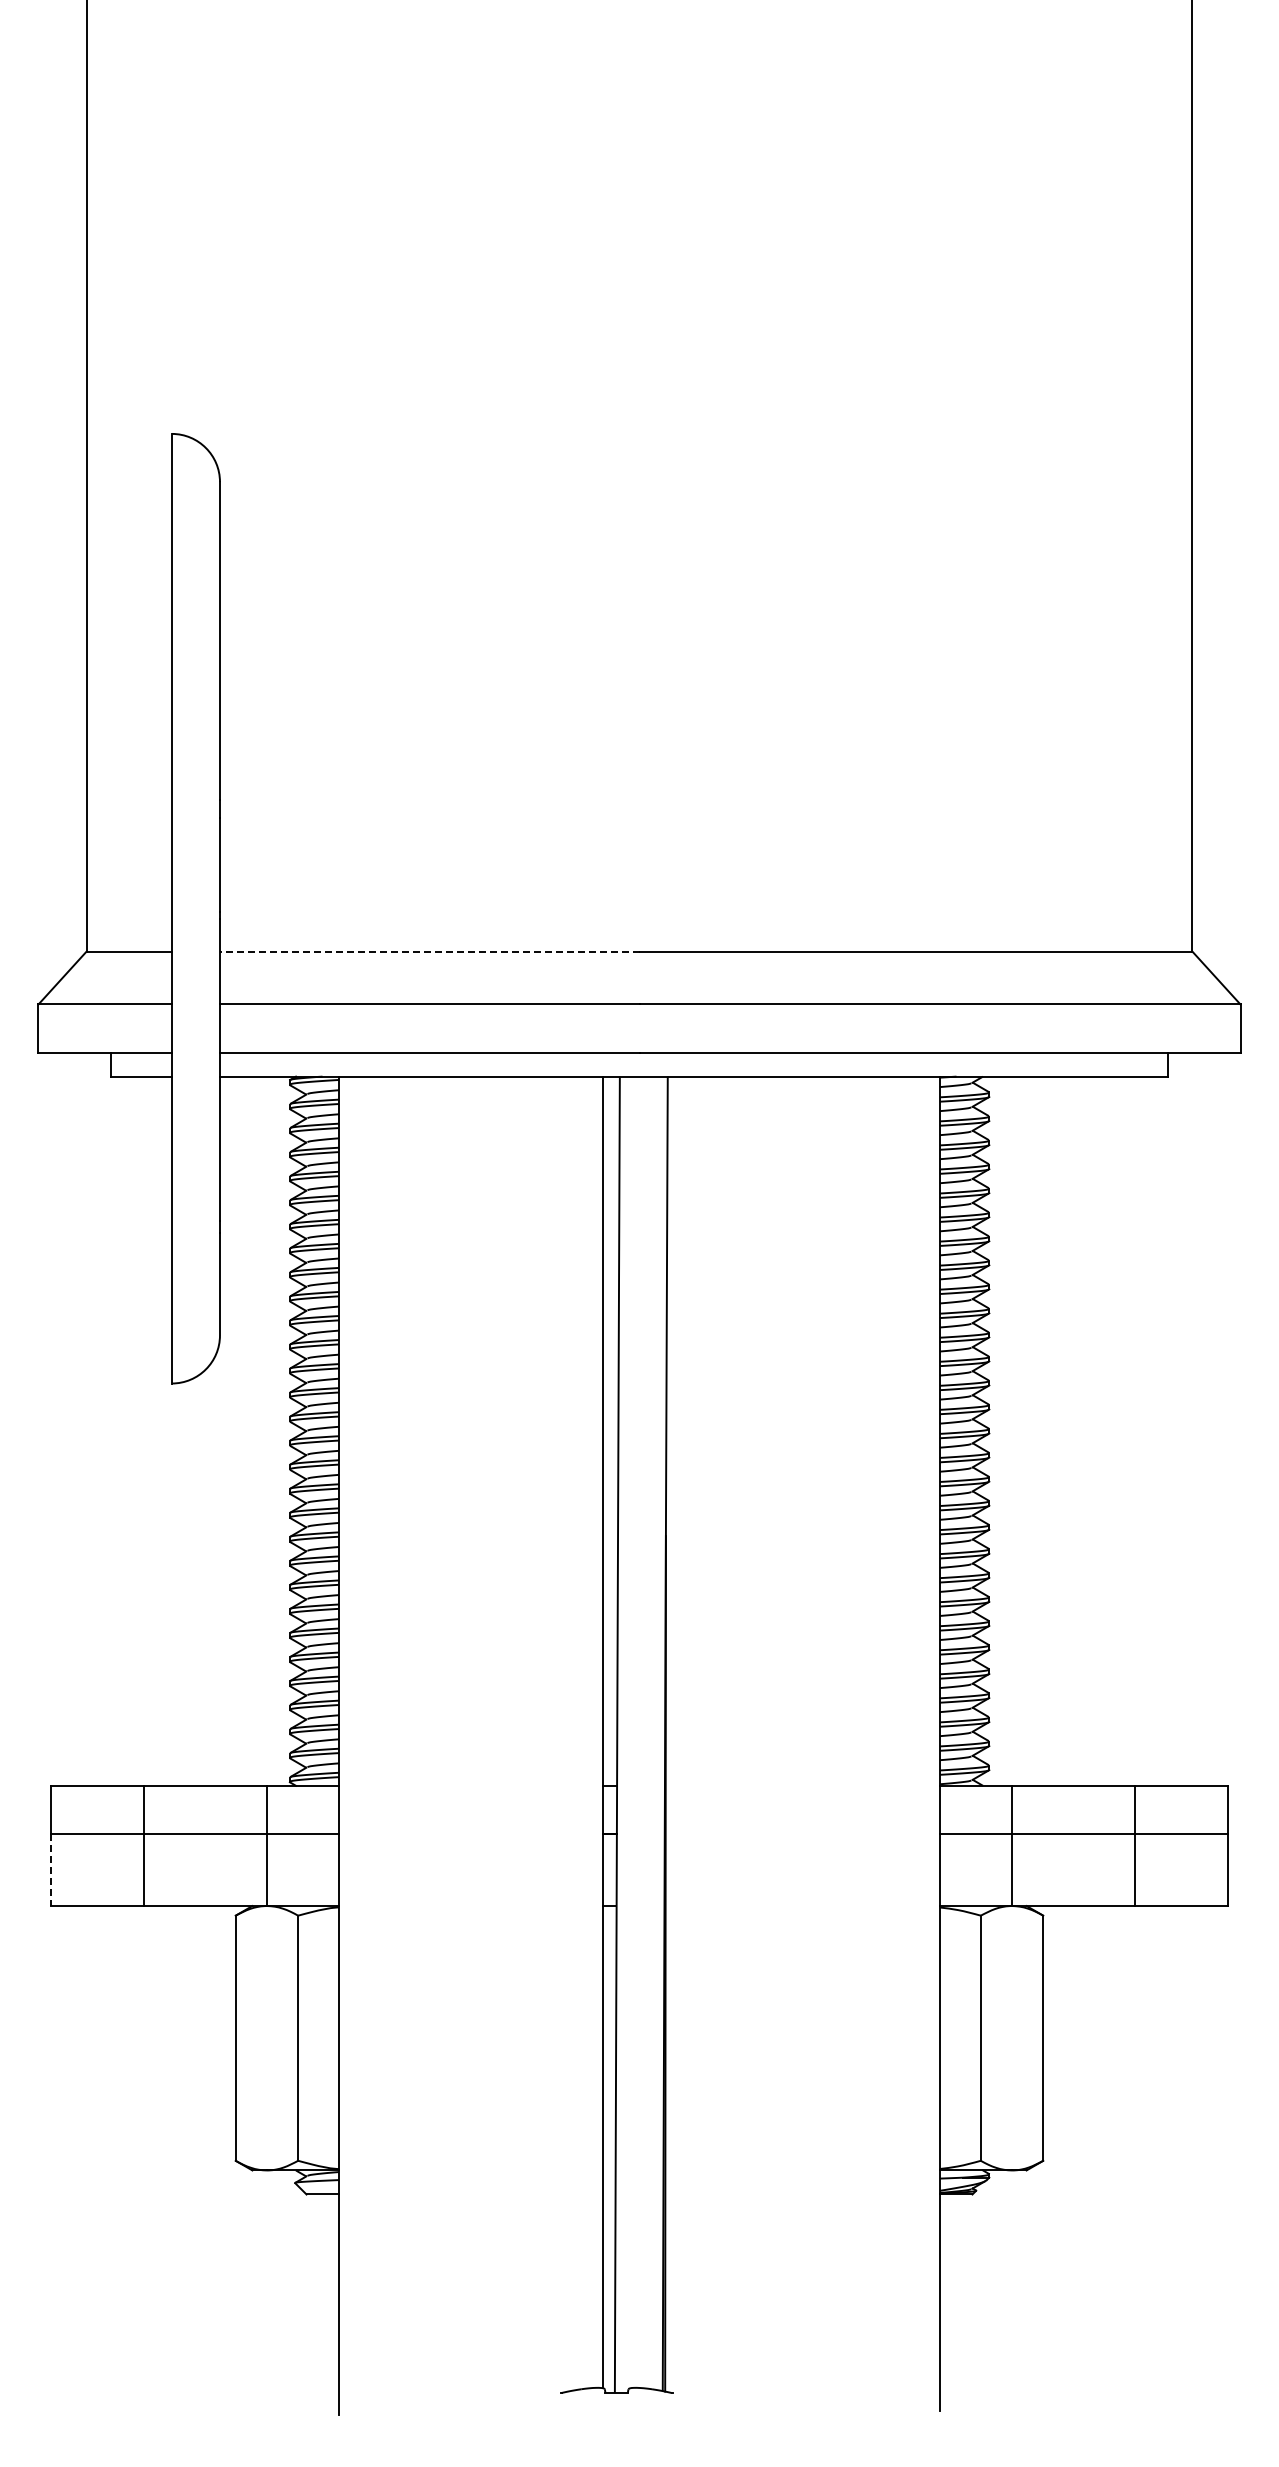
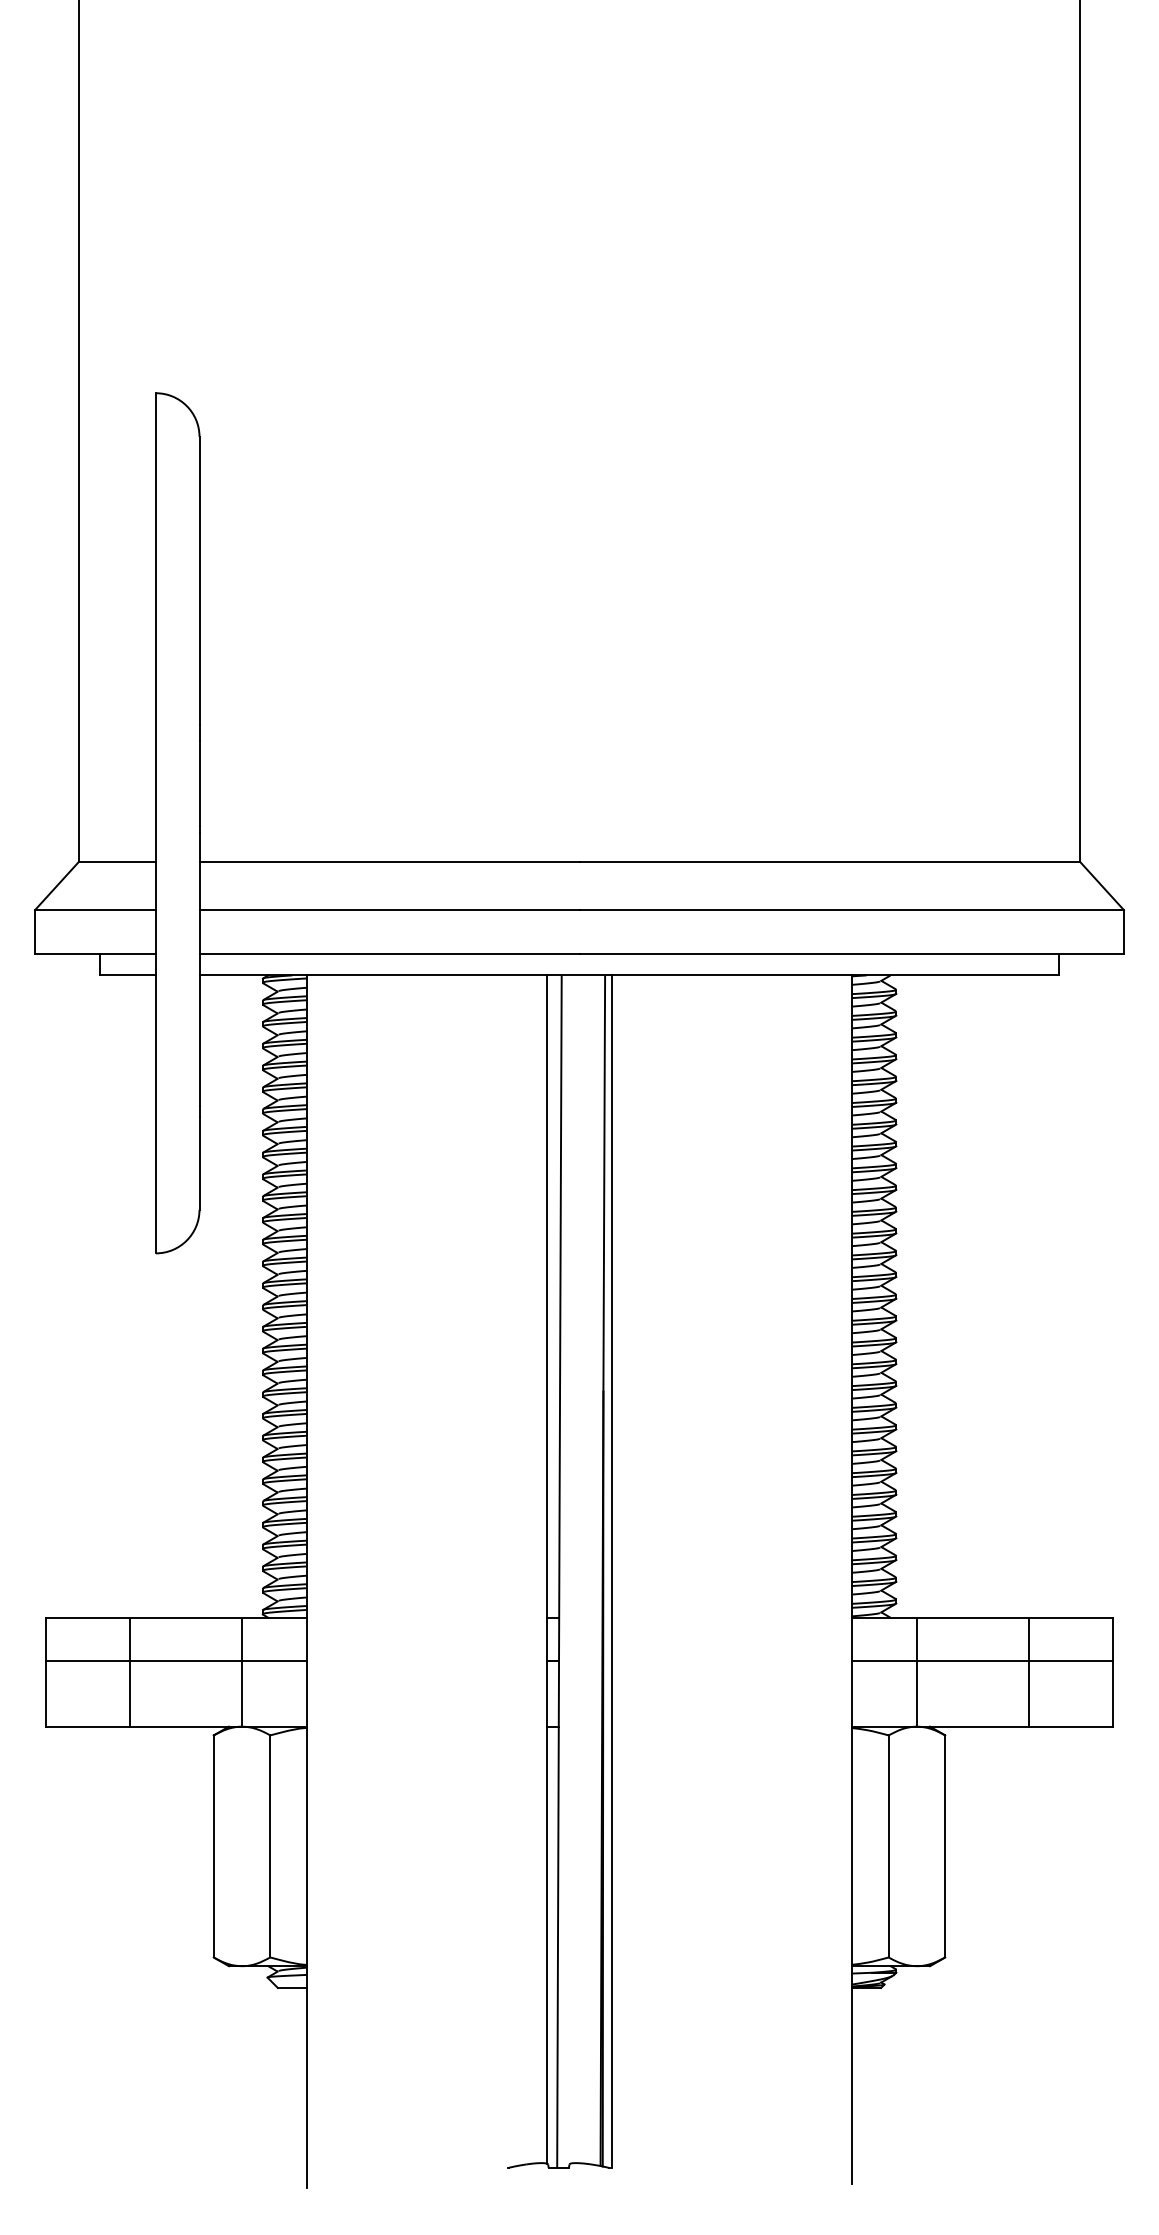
line: (429, 951) -> (389, 862), dashed -> solid
line: (675, 1734) -> (612, 1571), added
line: (50, 1870) -> (45, 1694), dashed -> solid

